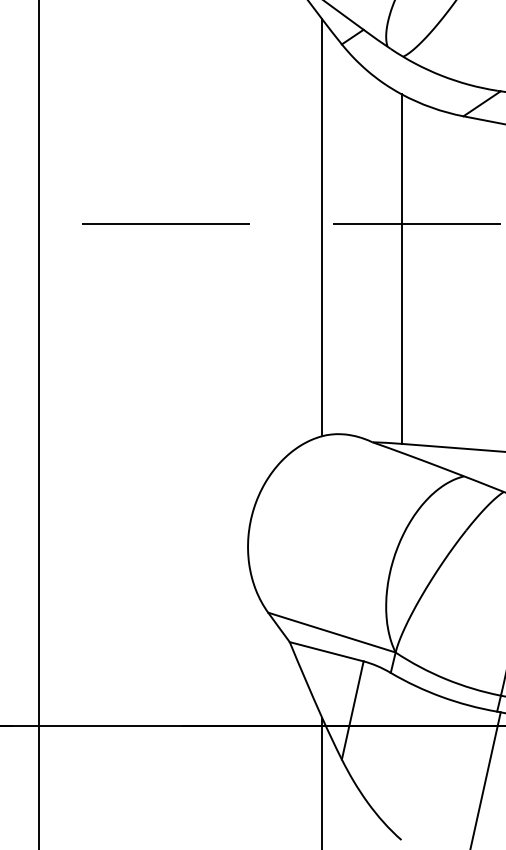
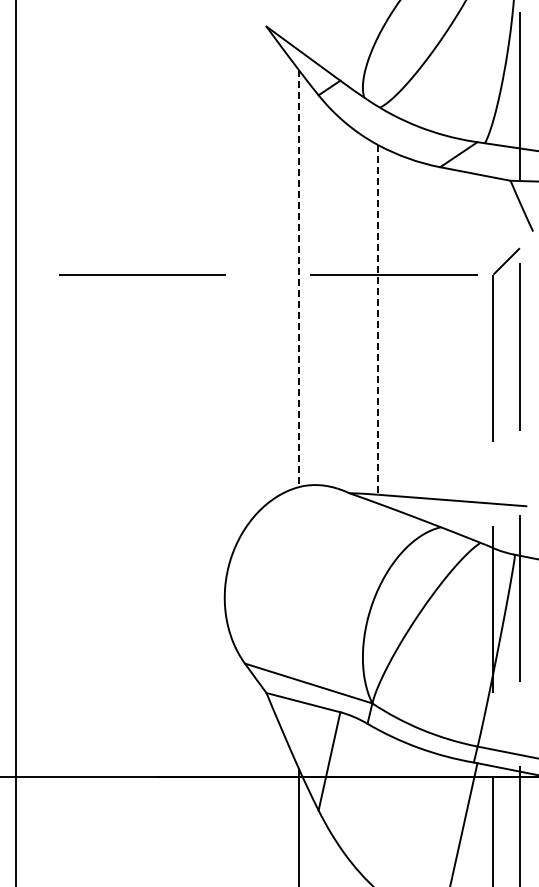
line: (321, 227) -> (298, 278), solid -> dashed
line: (401, 268) -> (378, 319), solid -> dashed

